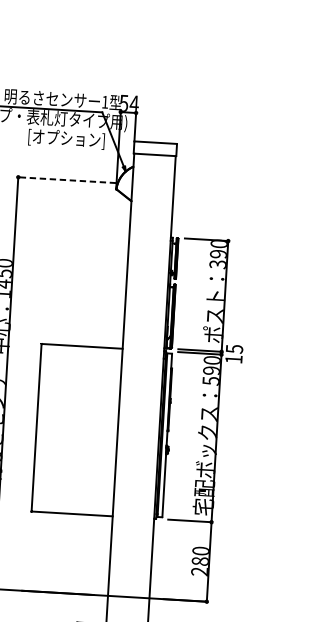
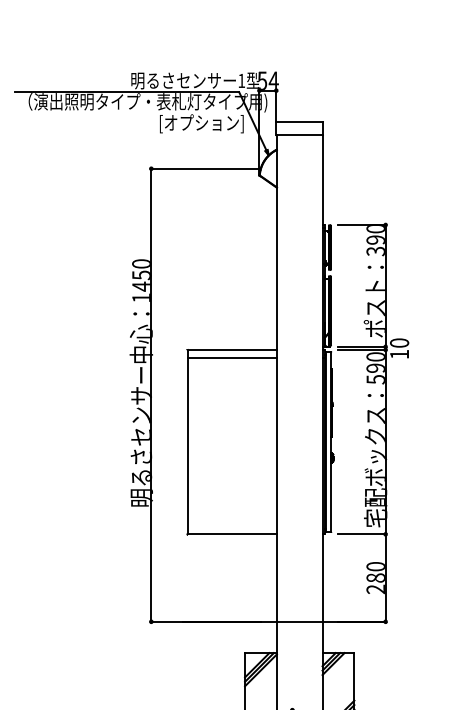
line: (66, 179) -> (204, 168), dashed -> solid
text: (234, 348) -> (399, 342), 15 -> 10
line: (80, 354) -> (231, 358), added

